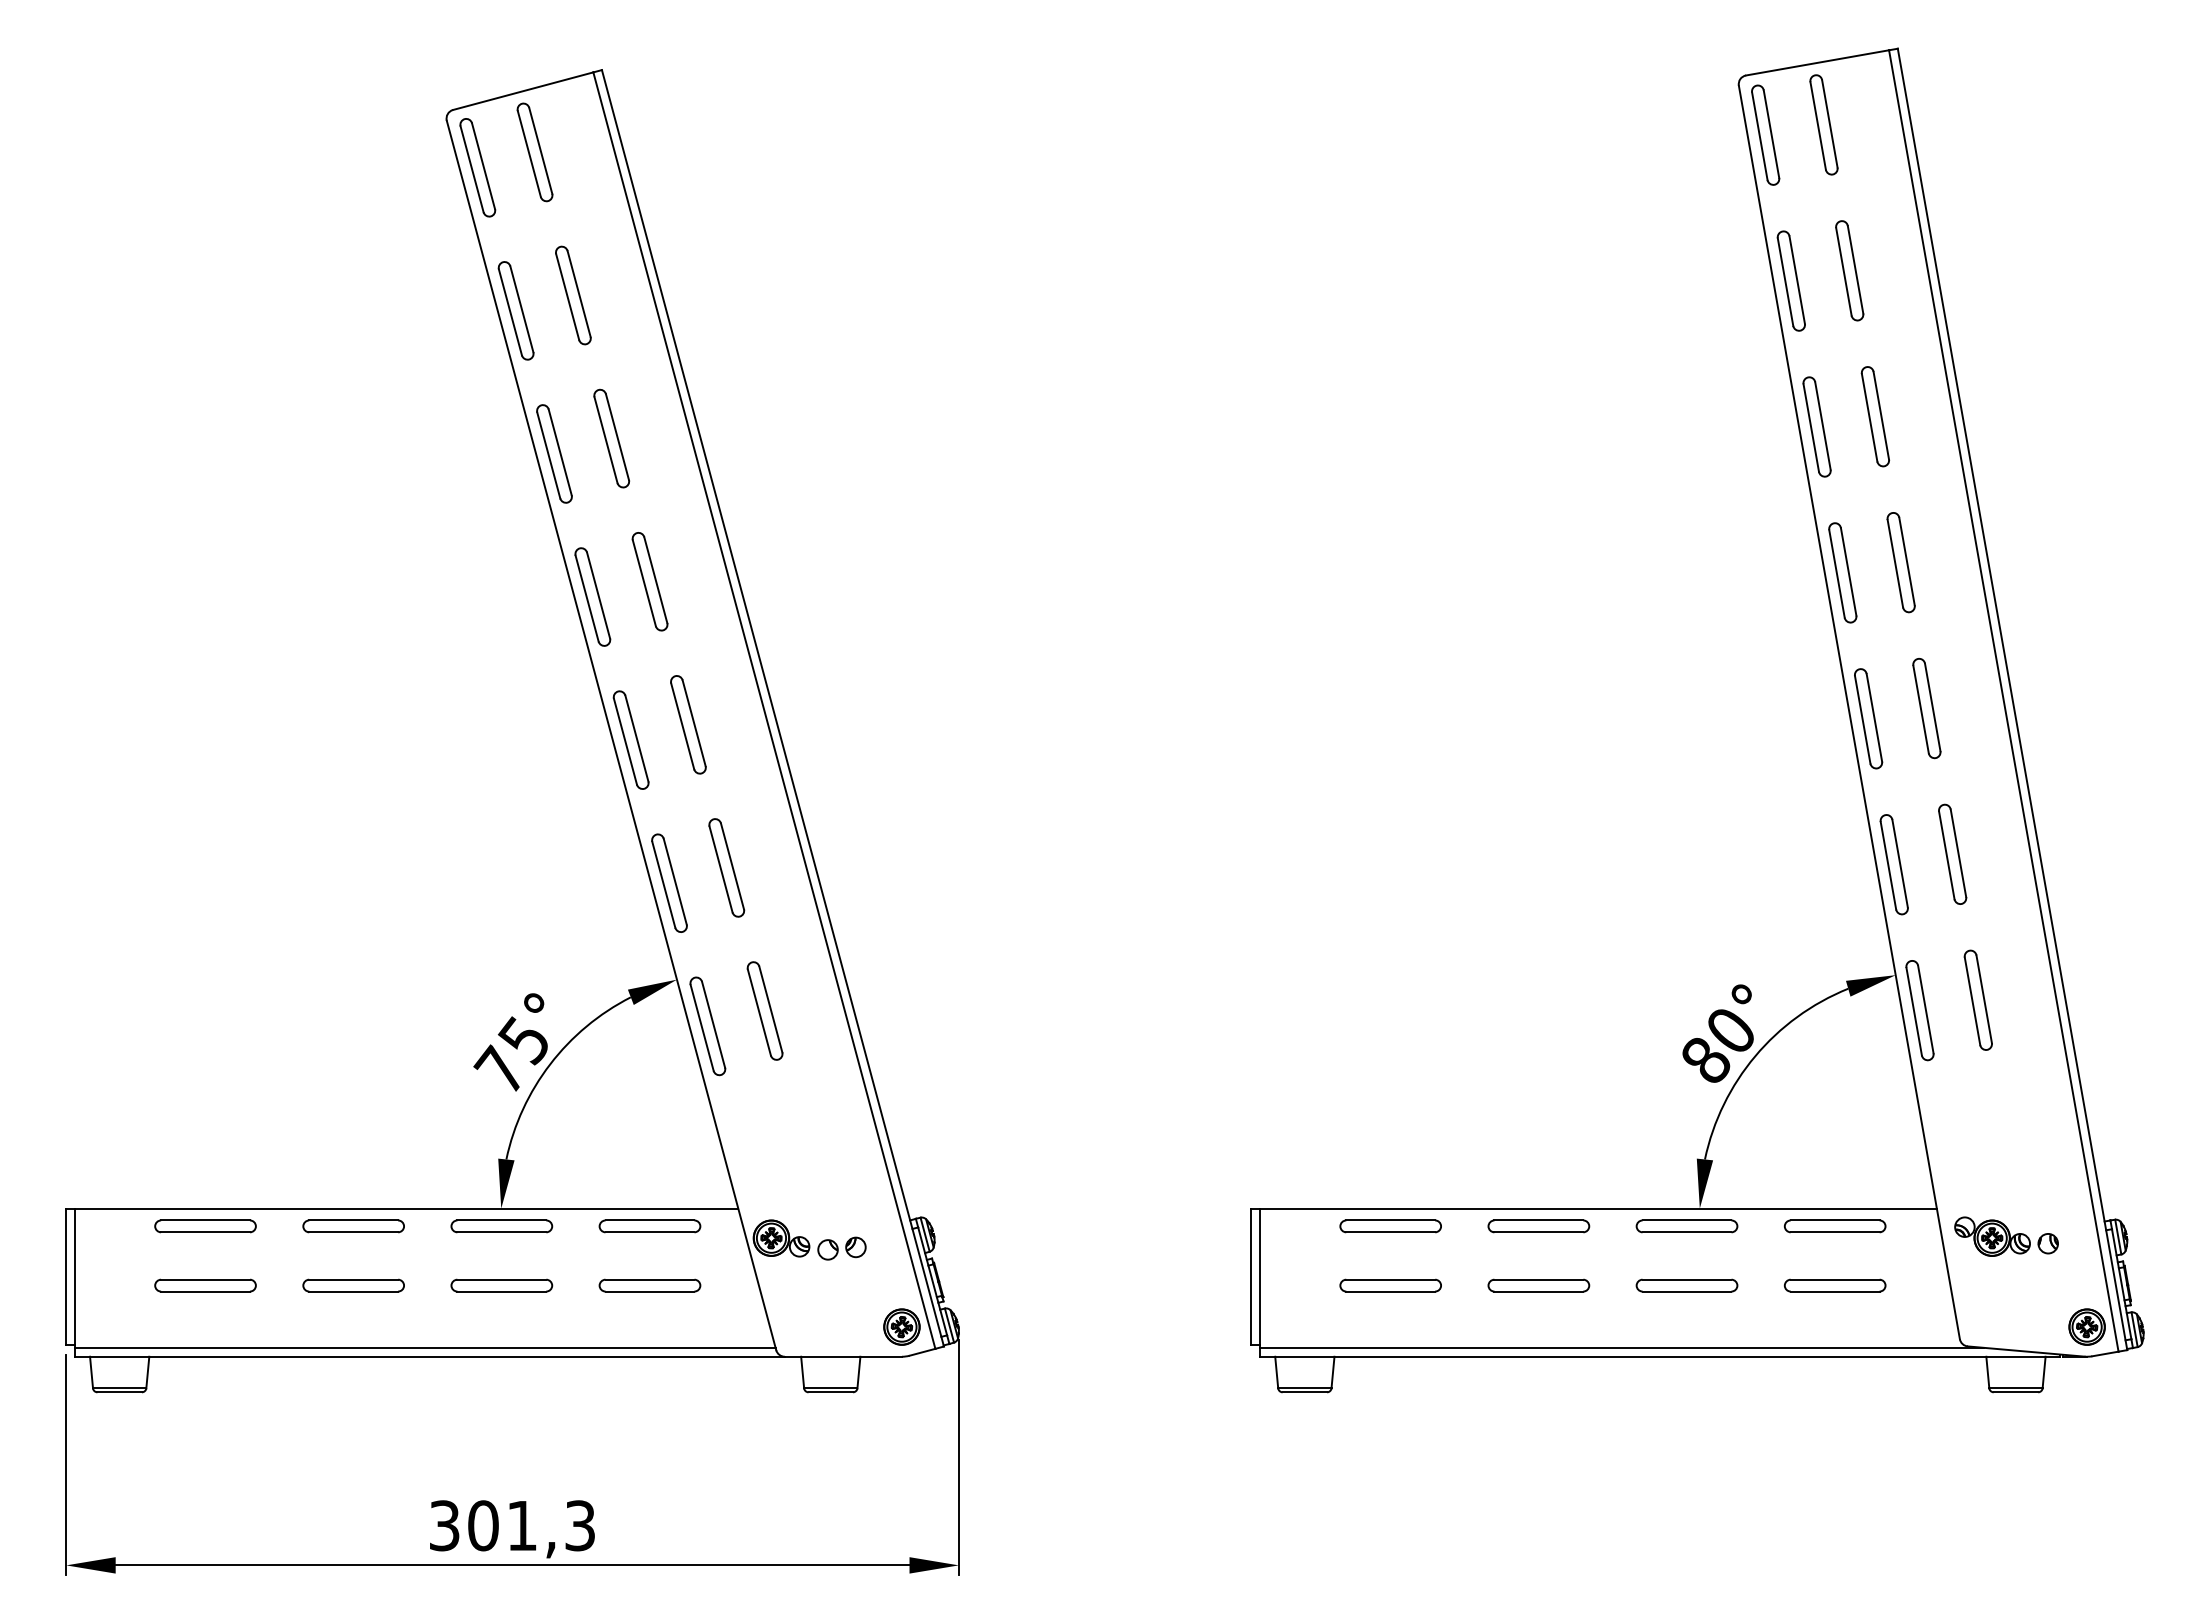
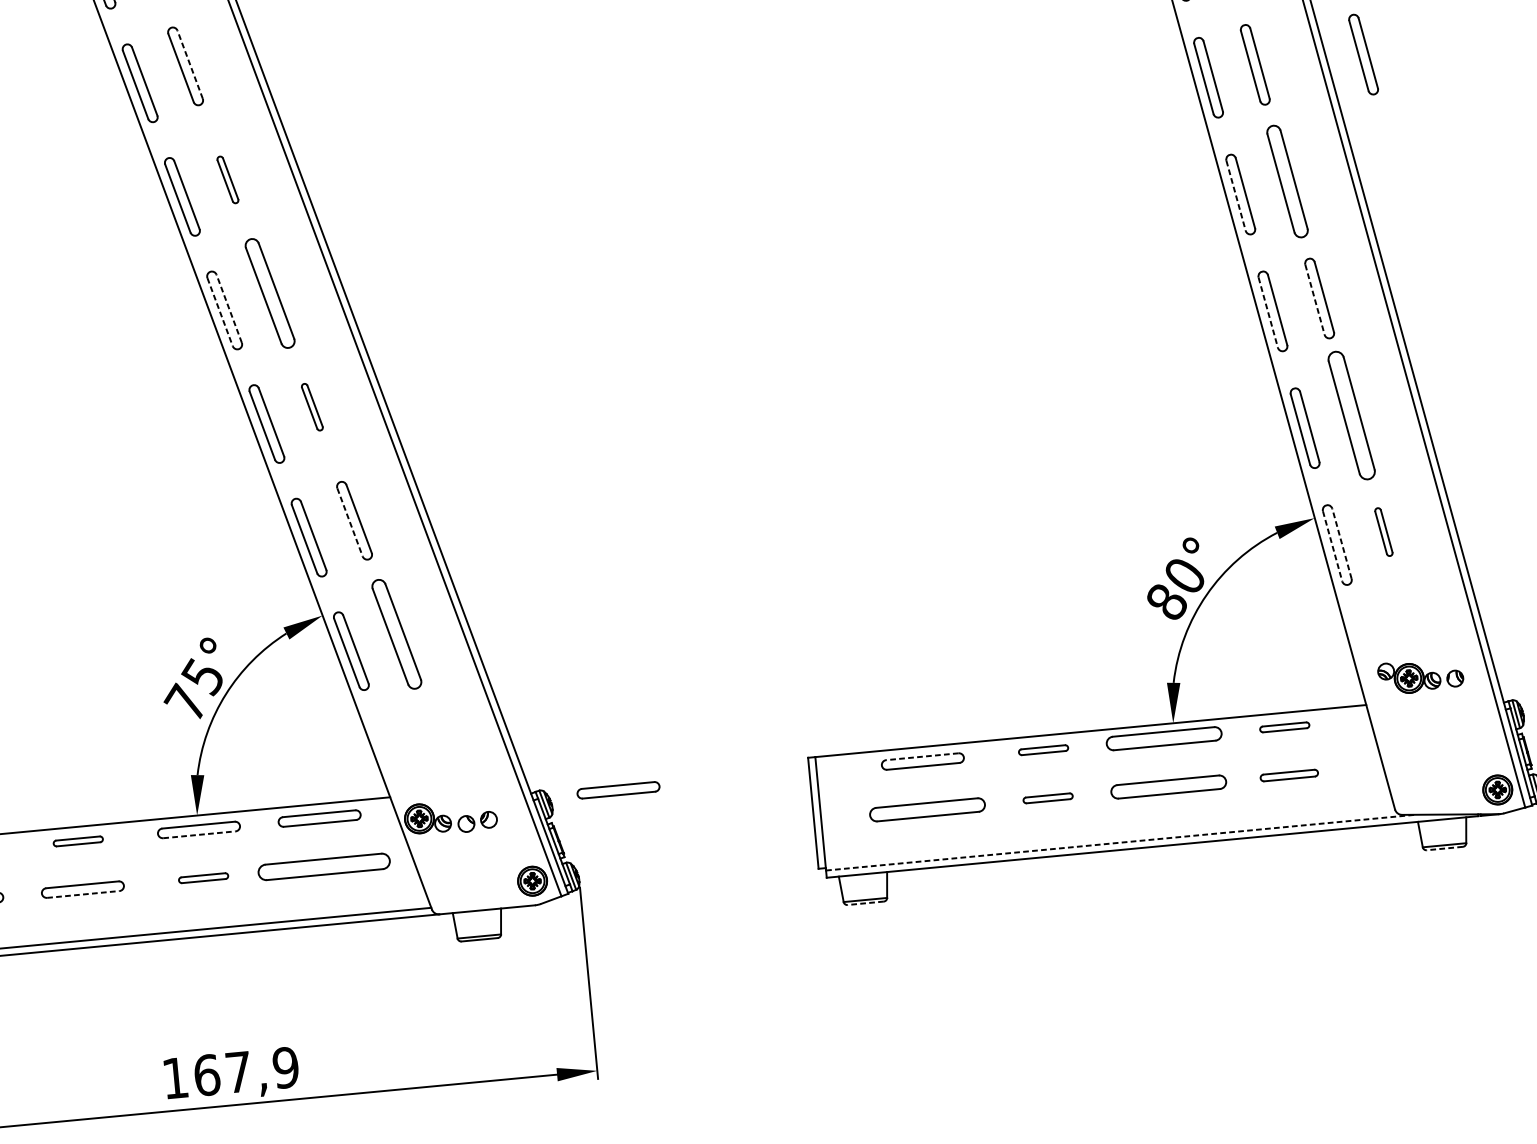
line: (578, 293) -> (189, 64), solid -> dashed
part: (2008, 416) -> (1363, 54), added
part: (611, 438) -> (227, 179), size x0.6
part: (1900, 562) -> (1286, 181), size x1.4
line: (1837, 574) -> (1236, 196), solid -> dashed
part: (649, 581) -> (269, 293), size x1.4
line: (598, 595) -> (229, 308), solid -> dashed
line: (587, 599) -> (220, 312), solid -> dashed
line: (1921, 710) -> (1315, 300), solid -> dashed
line: (1862, 720) -> (1268, 313), solid -> dashed
part: (688, 724) -> (312, 406), size x0.6
part: (1952, 853) -> (1351, 414), size x1.6
line: (721, 869) -> (350, 522), solid -> dashed
part: (1977, 999) -> (1383, 531), size x0.6
line: (1925, 1009) -> (1341, 543), solid -> dashed
part: (764, 1010) -> (396, 633), size x1.4
line: (1914, 1012) -> (1332, 547), solid -> dashed
line: (1390, 1220) -> (922, 756), solid -> dashed
part: (353, 1226) -> (78, 841), size x0.6
part: (1016, 1226) -> (618, 790), added
part: (1538, 1226) -> (1043, 750), size x0.6
part: (1686, 1226) -> (1163, 738), size x1.4
part: (1834, 1226) -> (1284, 727), size x0.6
line: (502, 1232) -> (200, 834), solid -> dashed
part: (2006, 1236) -> (1420, 675), moved
part: (501, 1285) -> (203, 878), size x0.6
part: (649, 1285) -> (323, 866), size x1.6
part: (1390, 1285) -> (927, 809), size x1.4
part: (1538, 1285) -> (1047, 798), size x0.6
part: (1686, 1285) -> (1168, 786), size x1.4
part: (1834, 1285) -> (1288, 775), size x0.7
line: (354, 1291) -> (84, 894), solid -> dashed
line: (1622, 1347) -> (1120, 842), solid -> dashed
line: (1304, 1392) -> (865, 903), solid -> dashed
line: (2015, 1392) -> (1444, 848), solid -> dashed
text: (512, 1525) -> (230, 1072), 301,3 -> 167,9

